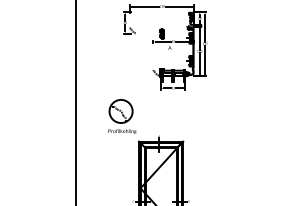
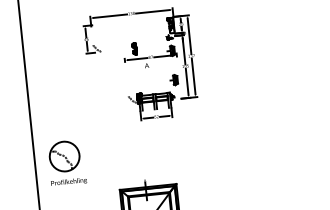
hatch: (190, 51) -> (173, 67), removed
part: (122, 116) -> (67, 162), moved

